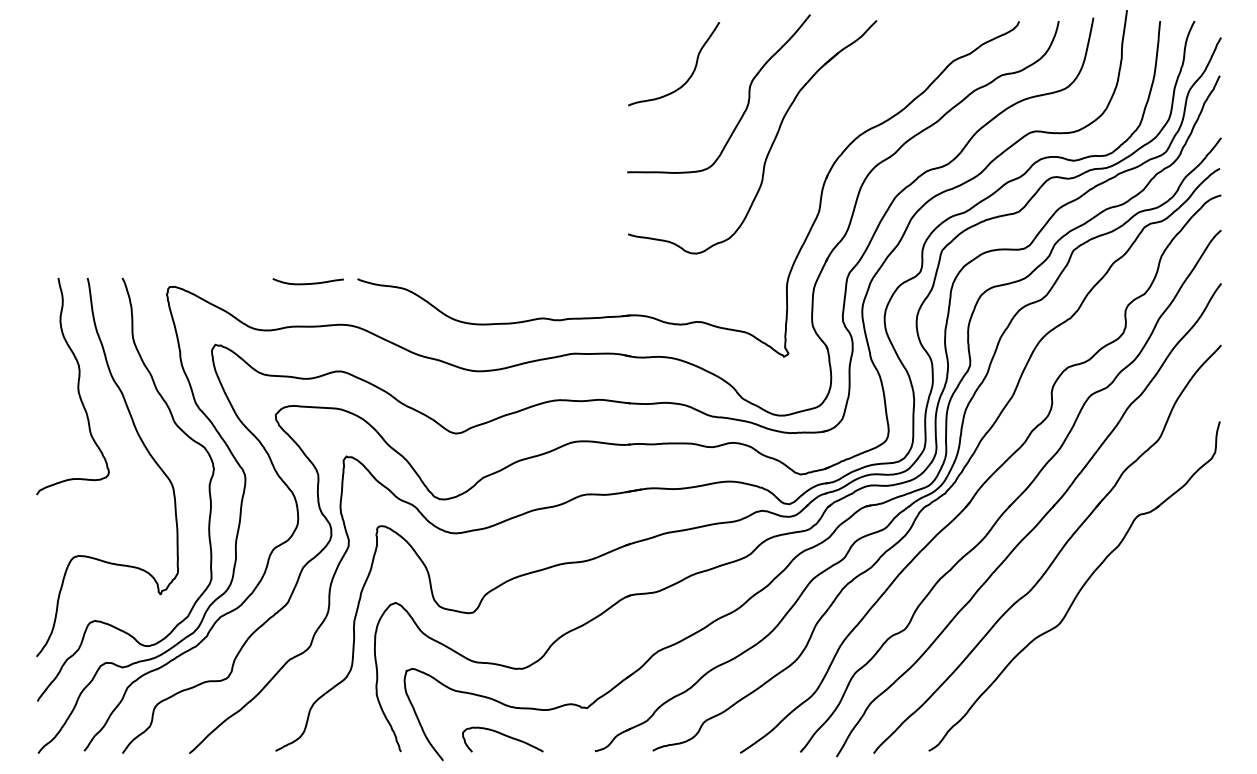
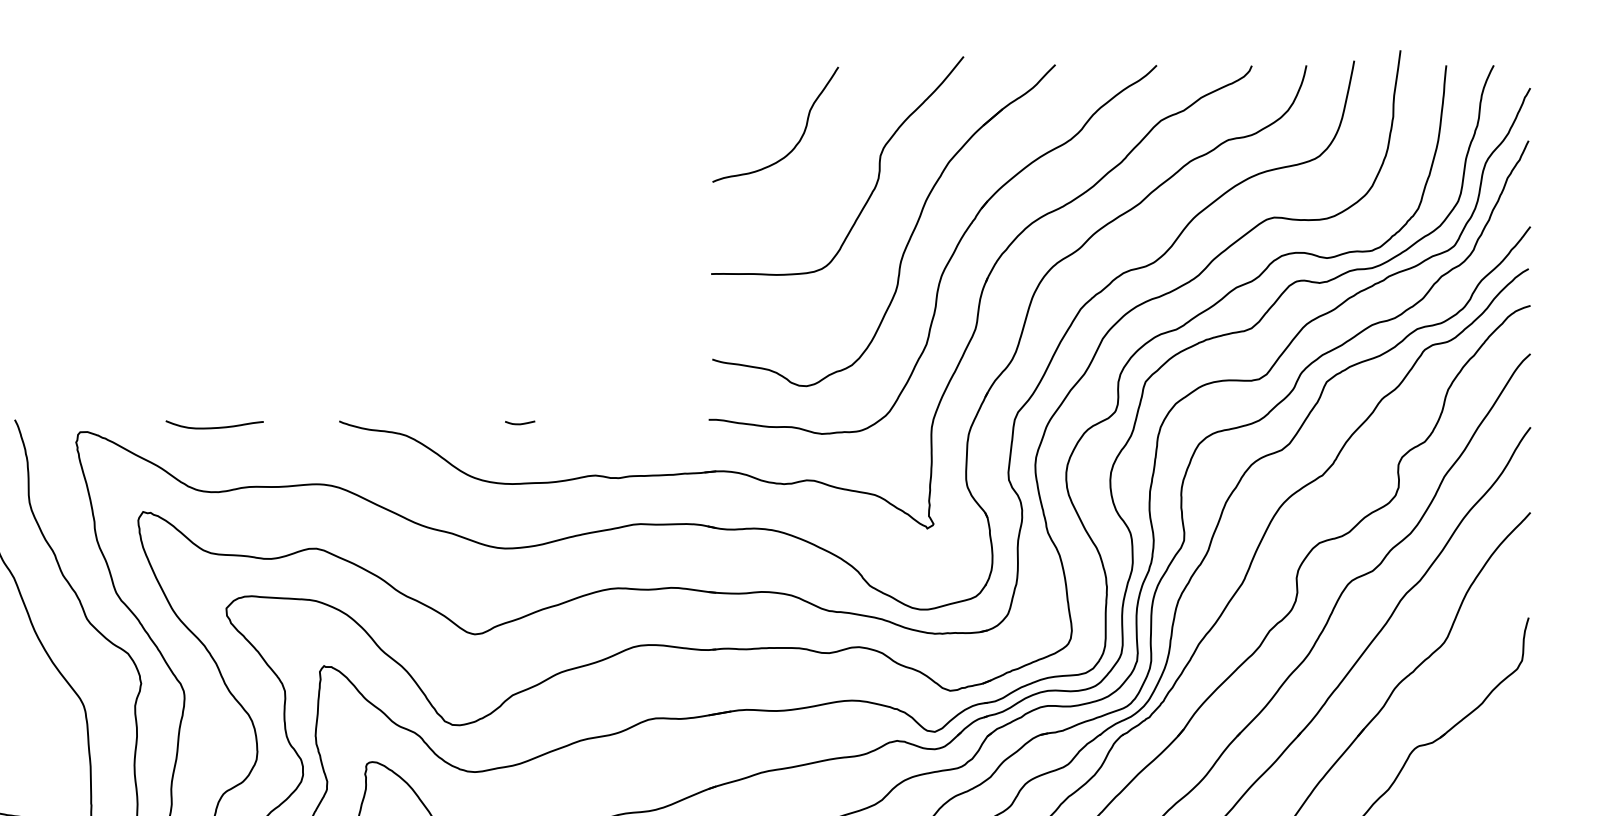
part: (799, 161) -> (948, 259), added
curve: (488, 280) -> (519, 423), added
curve: (307, 283) -> (213, 427), moved

